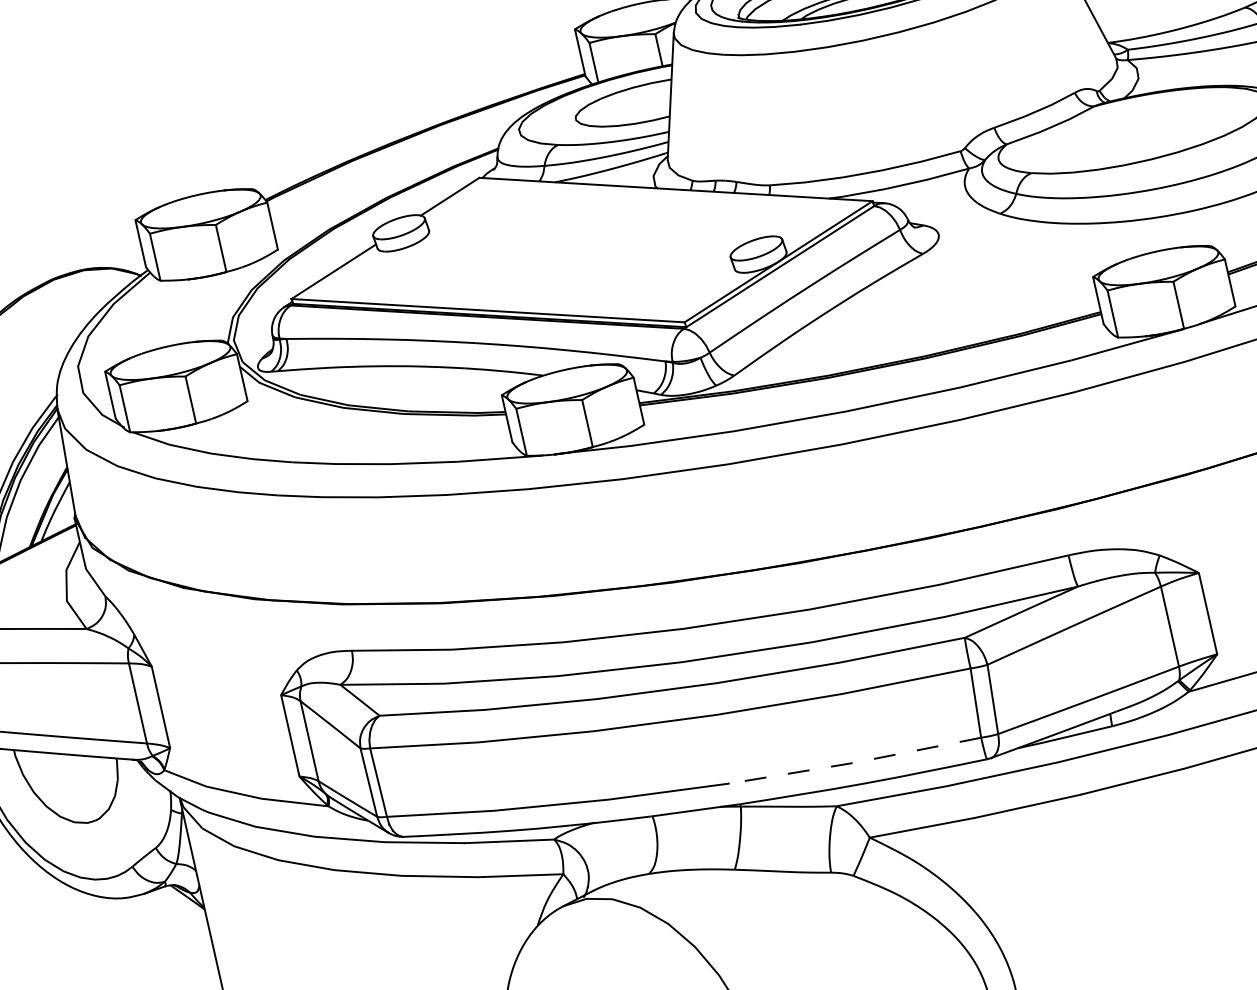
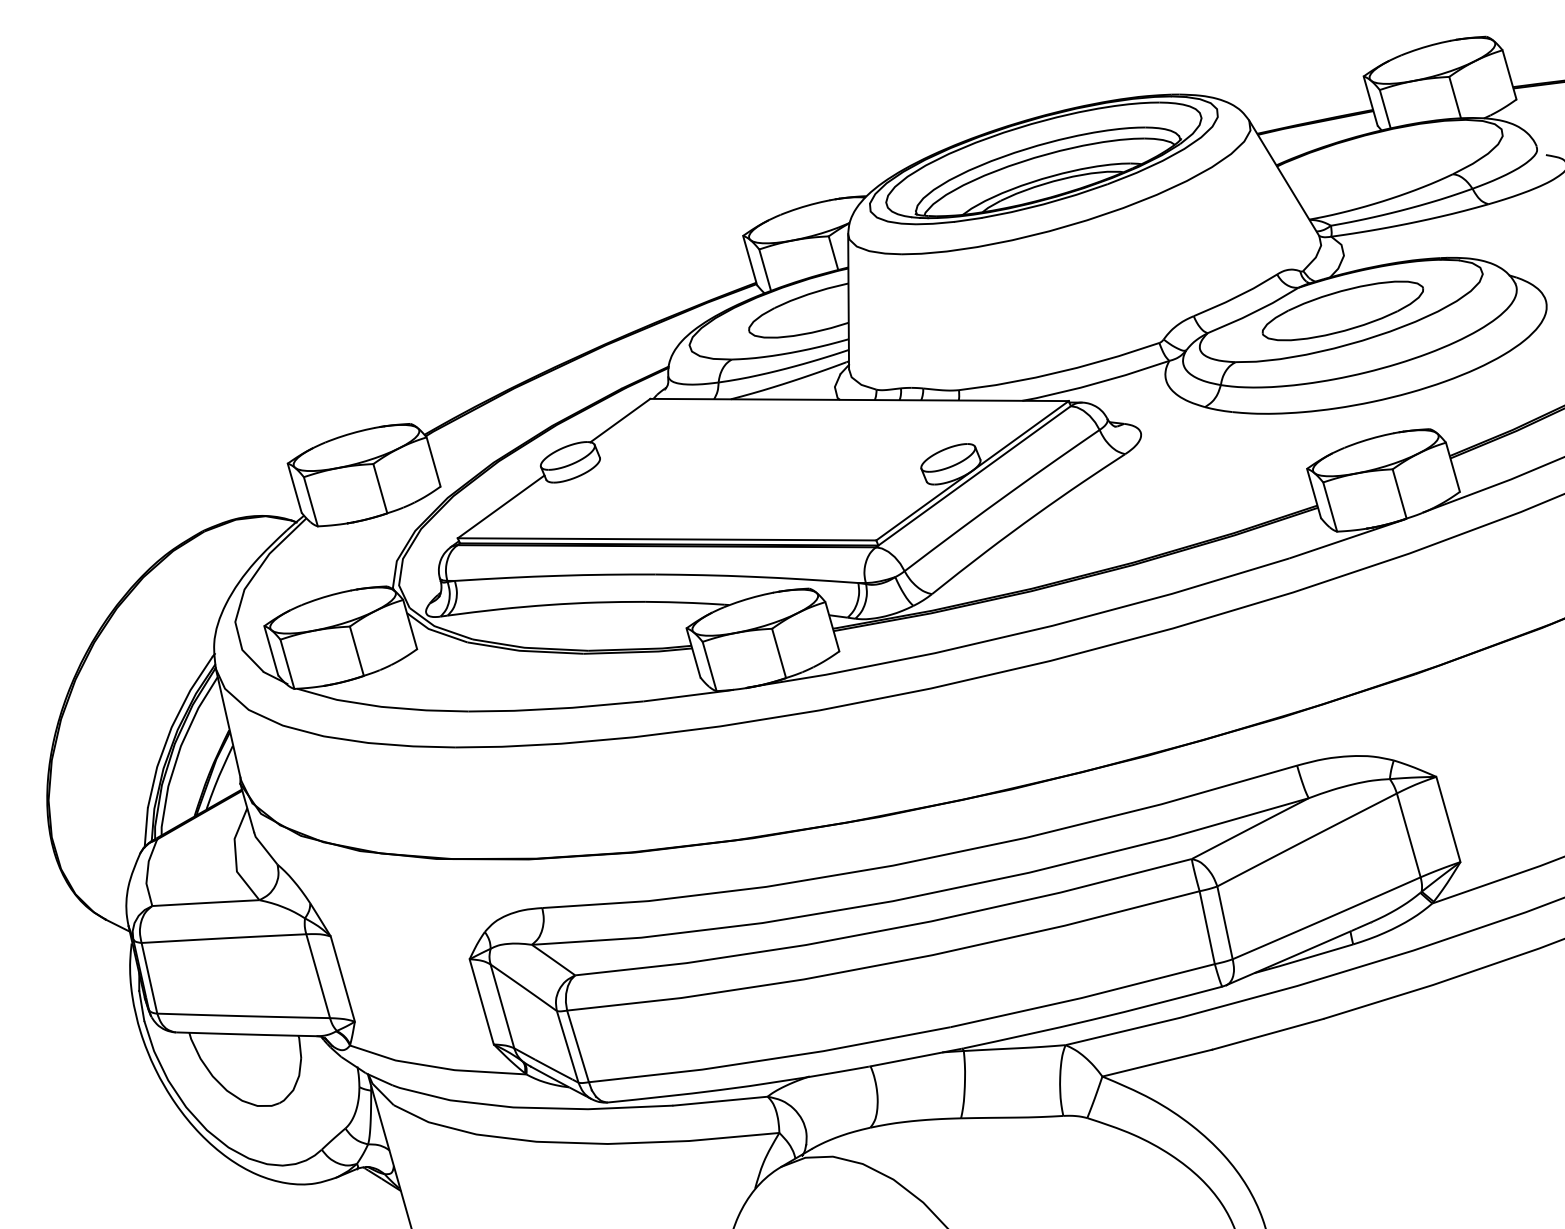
part: (1134, 129) -> (1342, 310), added
line: (855, 762) -> (1082, 997), dashed -> solid

